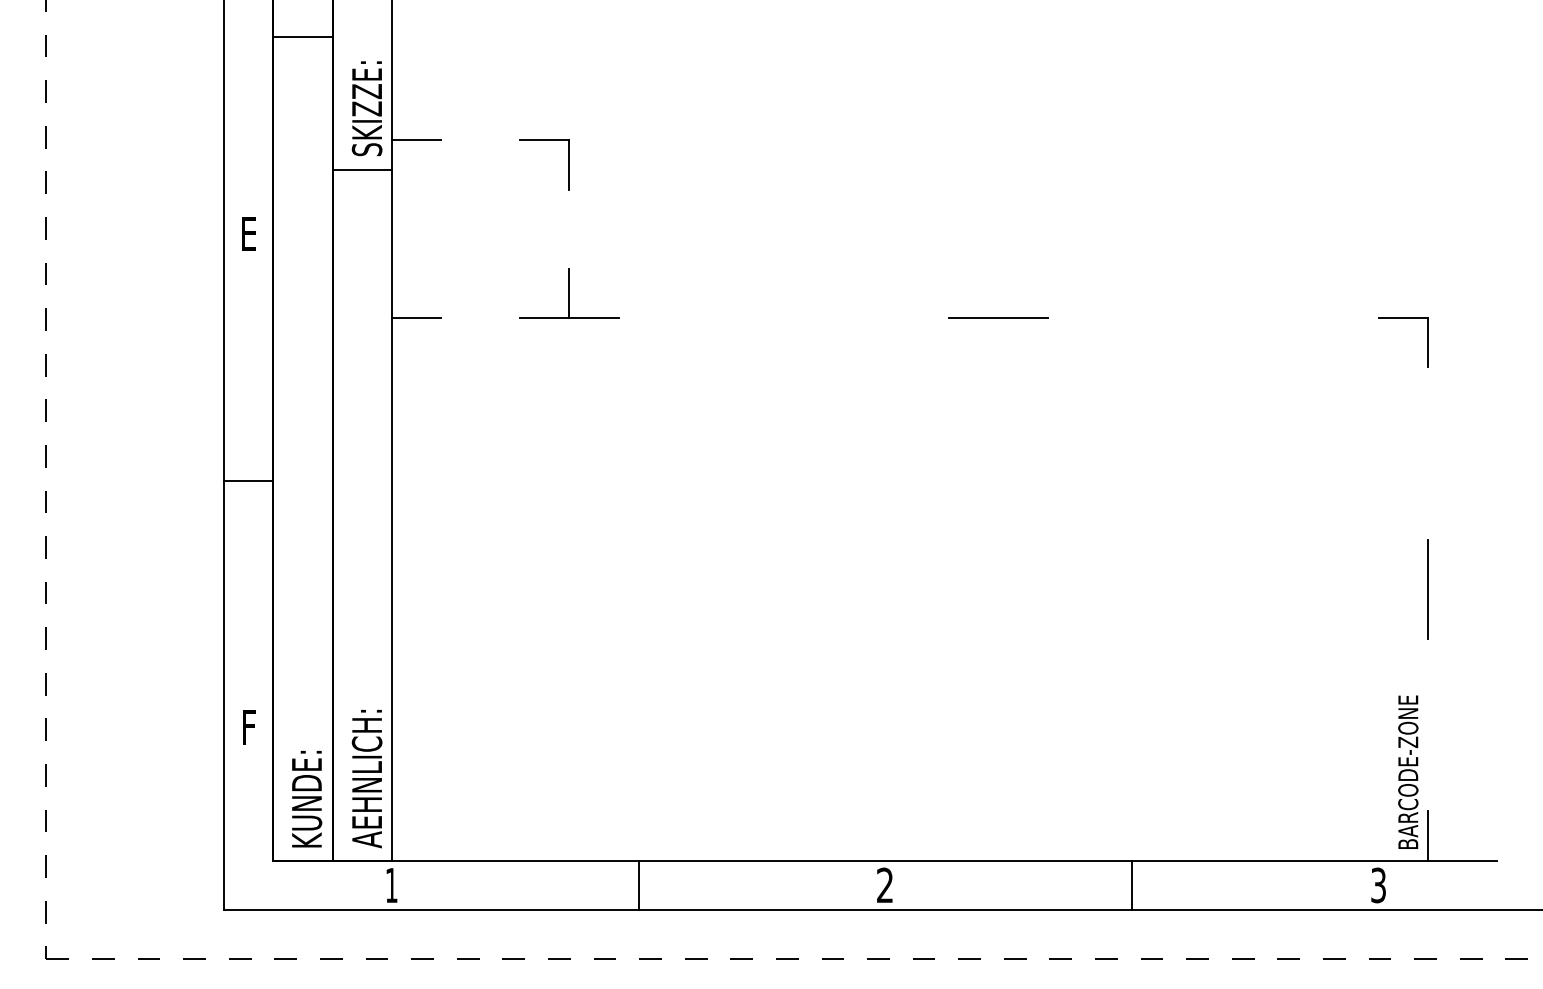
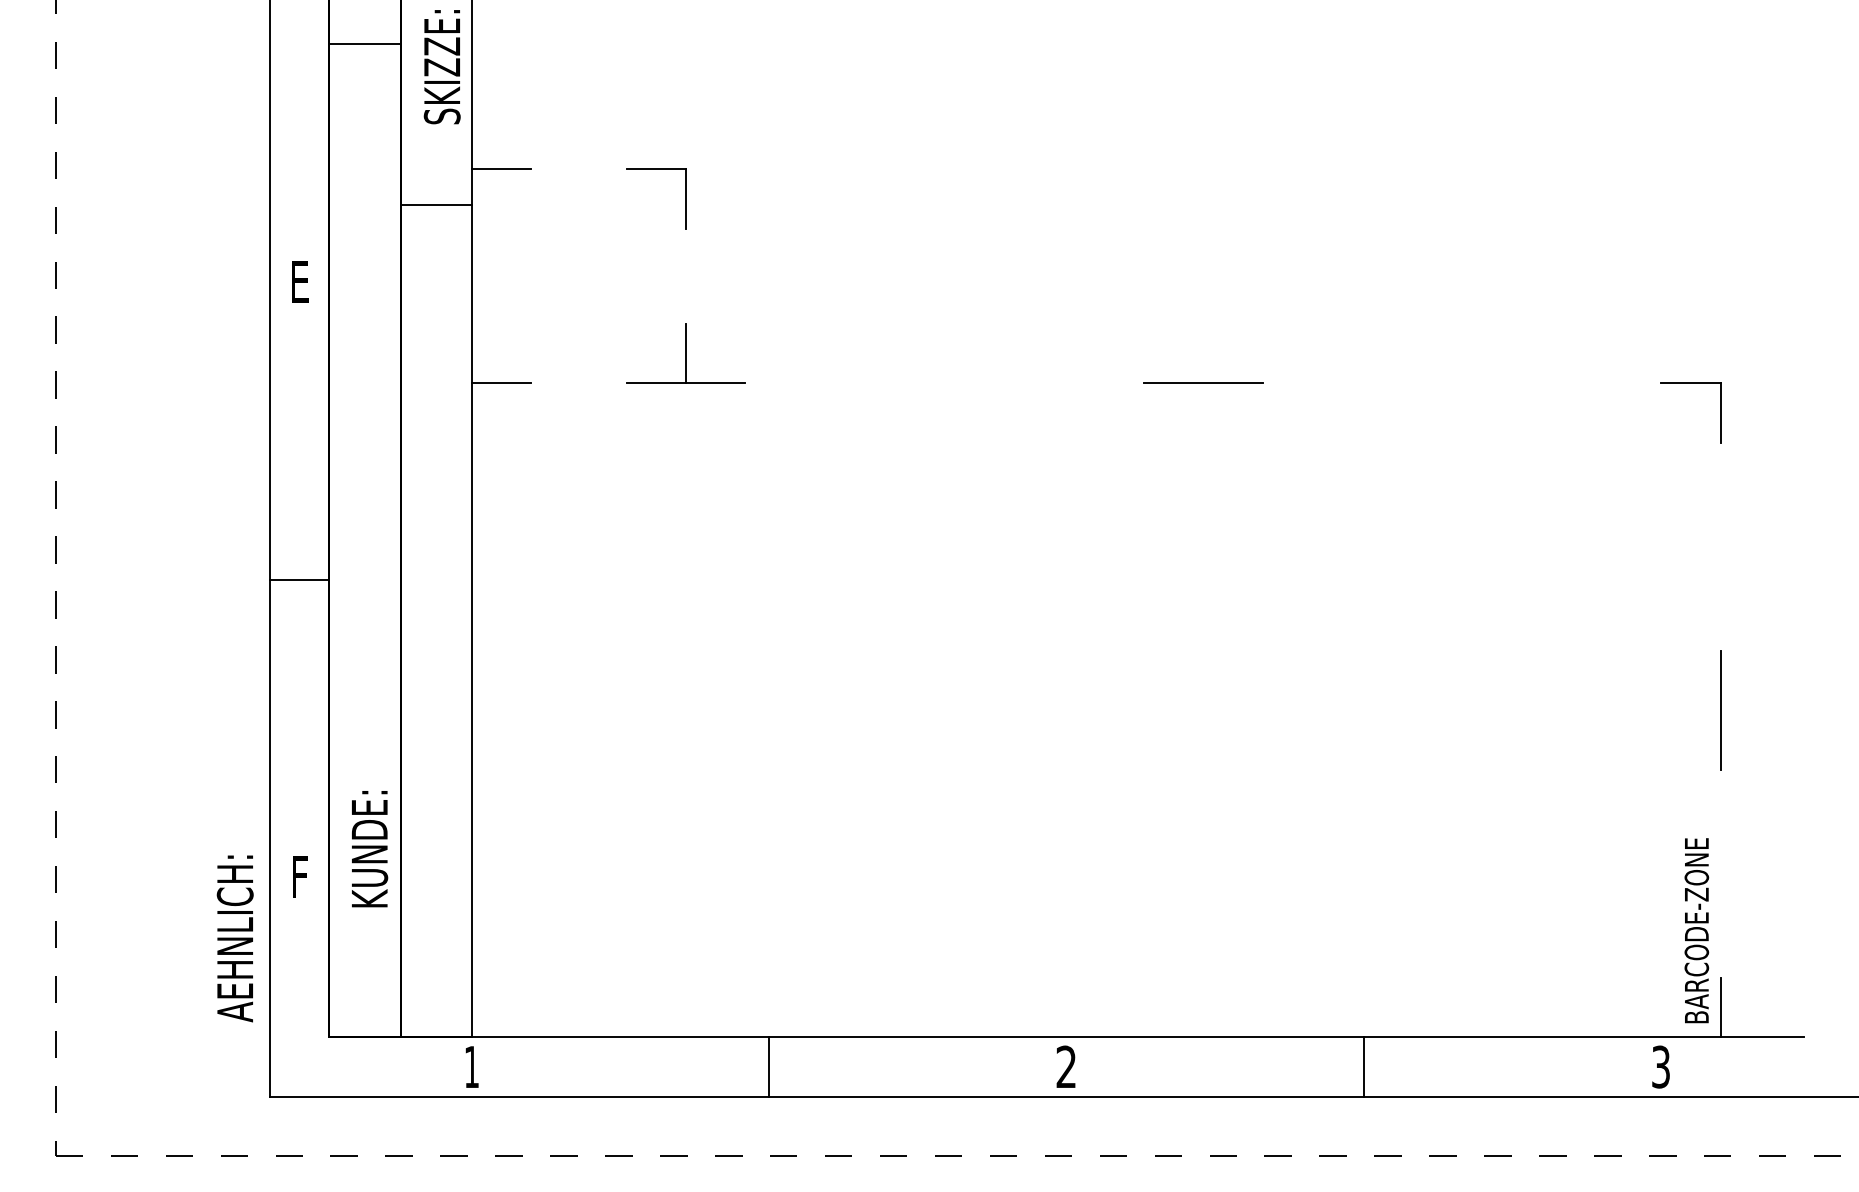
text: (366, 109) -> (441, 67), moved
text: (366, 778) -> (234, 938), moved
text: (307, 799) -> (370, 849), moved

